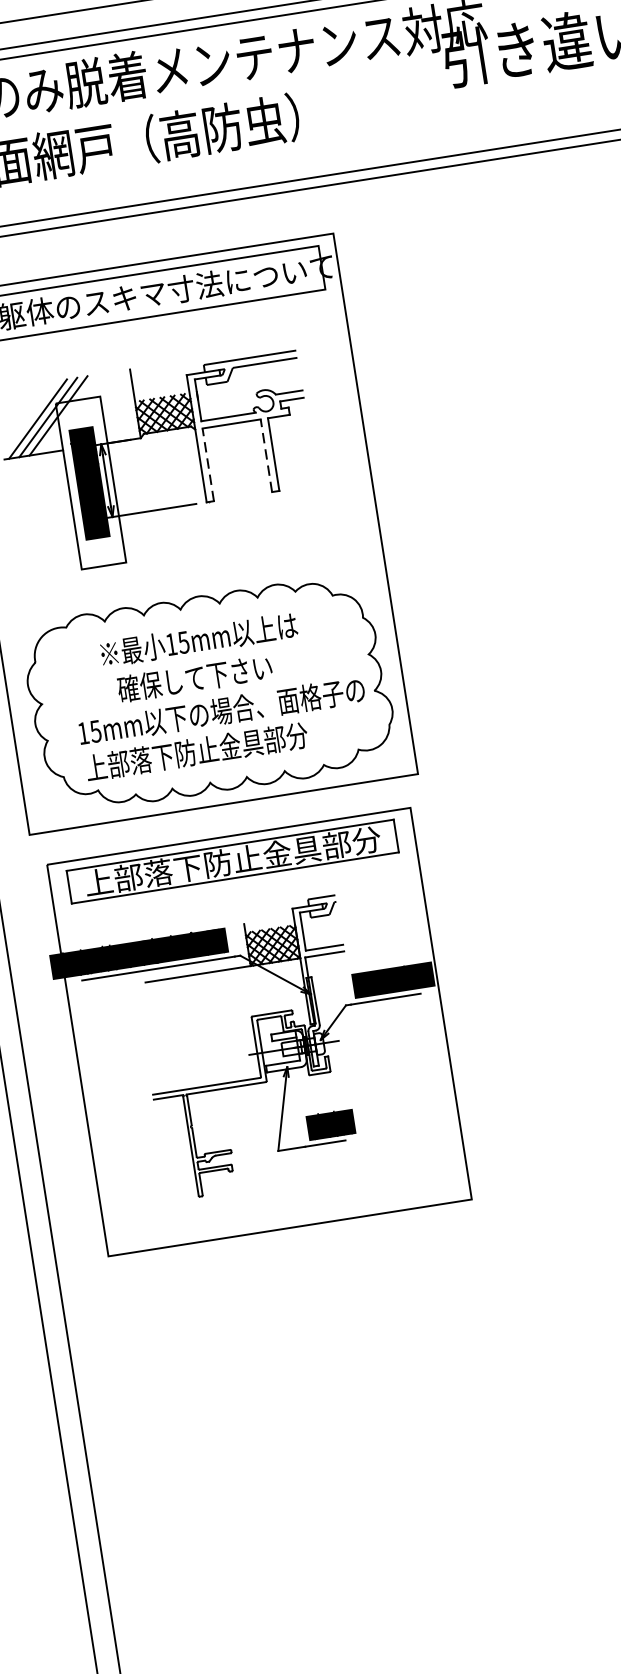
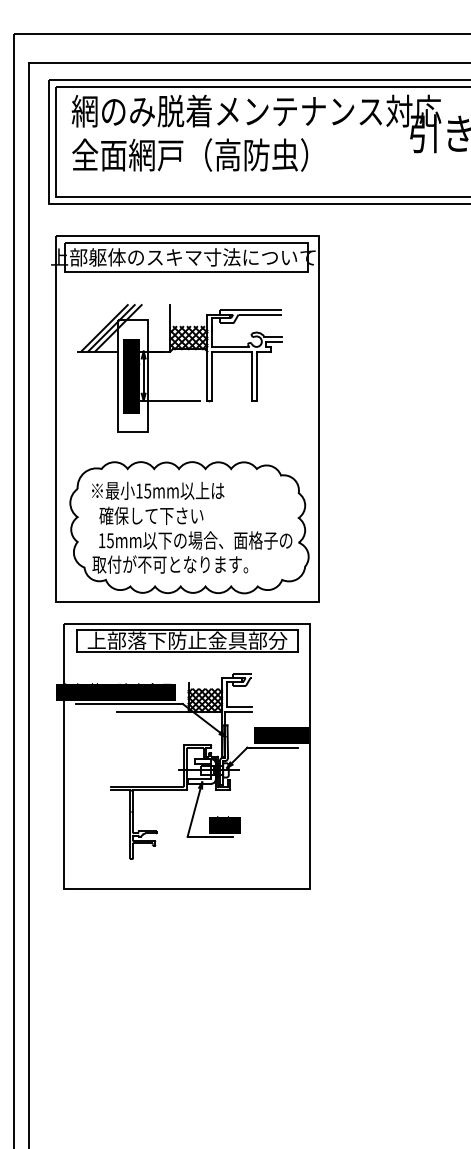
line: (266, 456) -> (251, 376), dashed -> solid
line: (208, 465) -> (212, 376), dashed -> solid
text: (202, 656) -> (158, 502), moved
text: (190, 752) -> (170, 564), 上部落下防止金具部分 -> 取付が不可となります。

